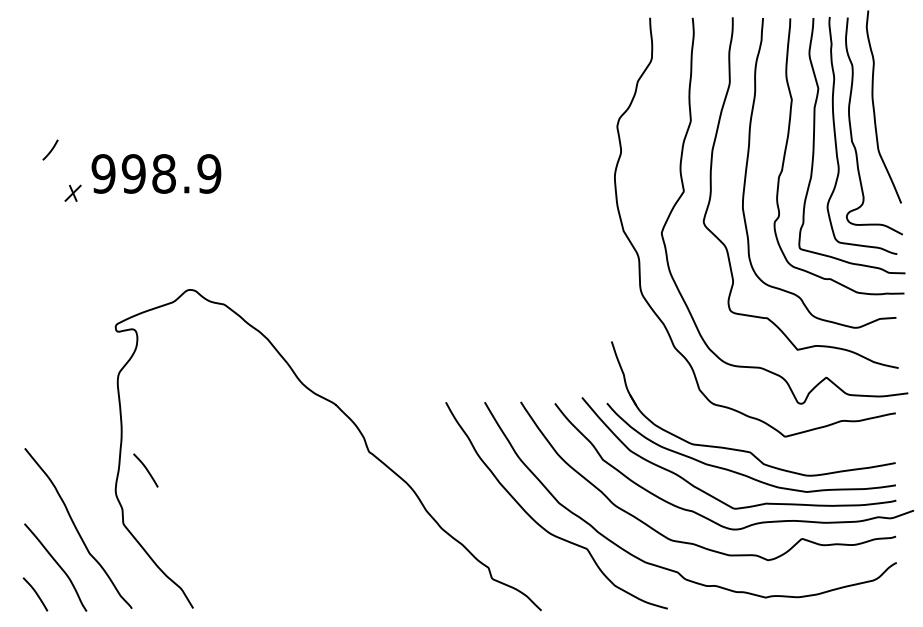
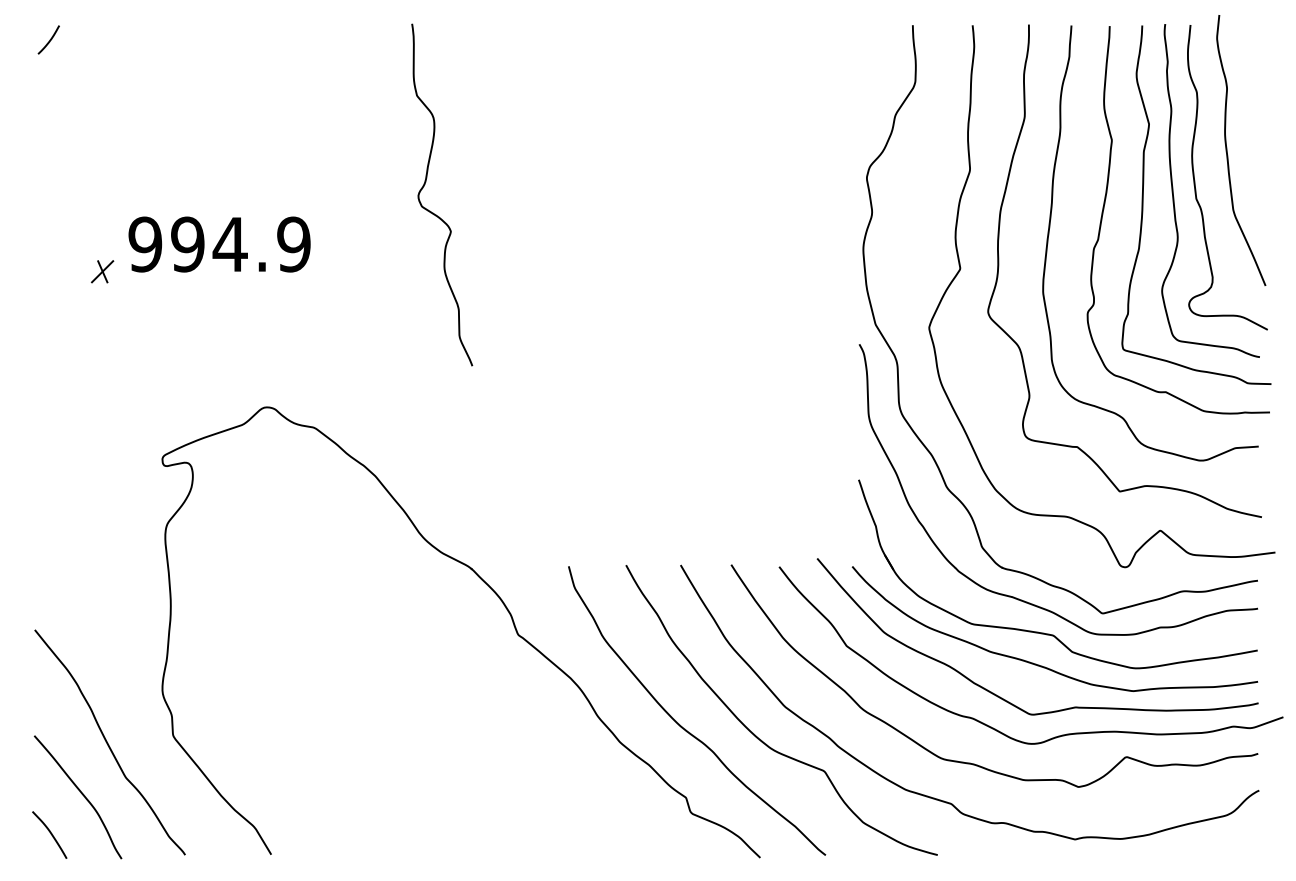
curve: (302, 132) -> (424, 186), added
curve: (50, 149) -> (49, 39), moved
text: (163, 173) -> (229, 244), 998.9 -> 994.9
part: (726, 426) -> (1019, 598), added
curve: (146, 470) -> (205, 660), removed
curve: (488, 518) -> (685, 728), added

